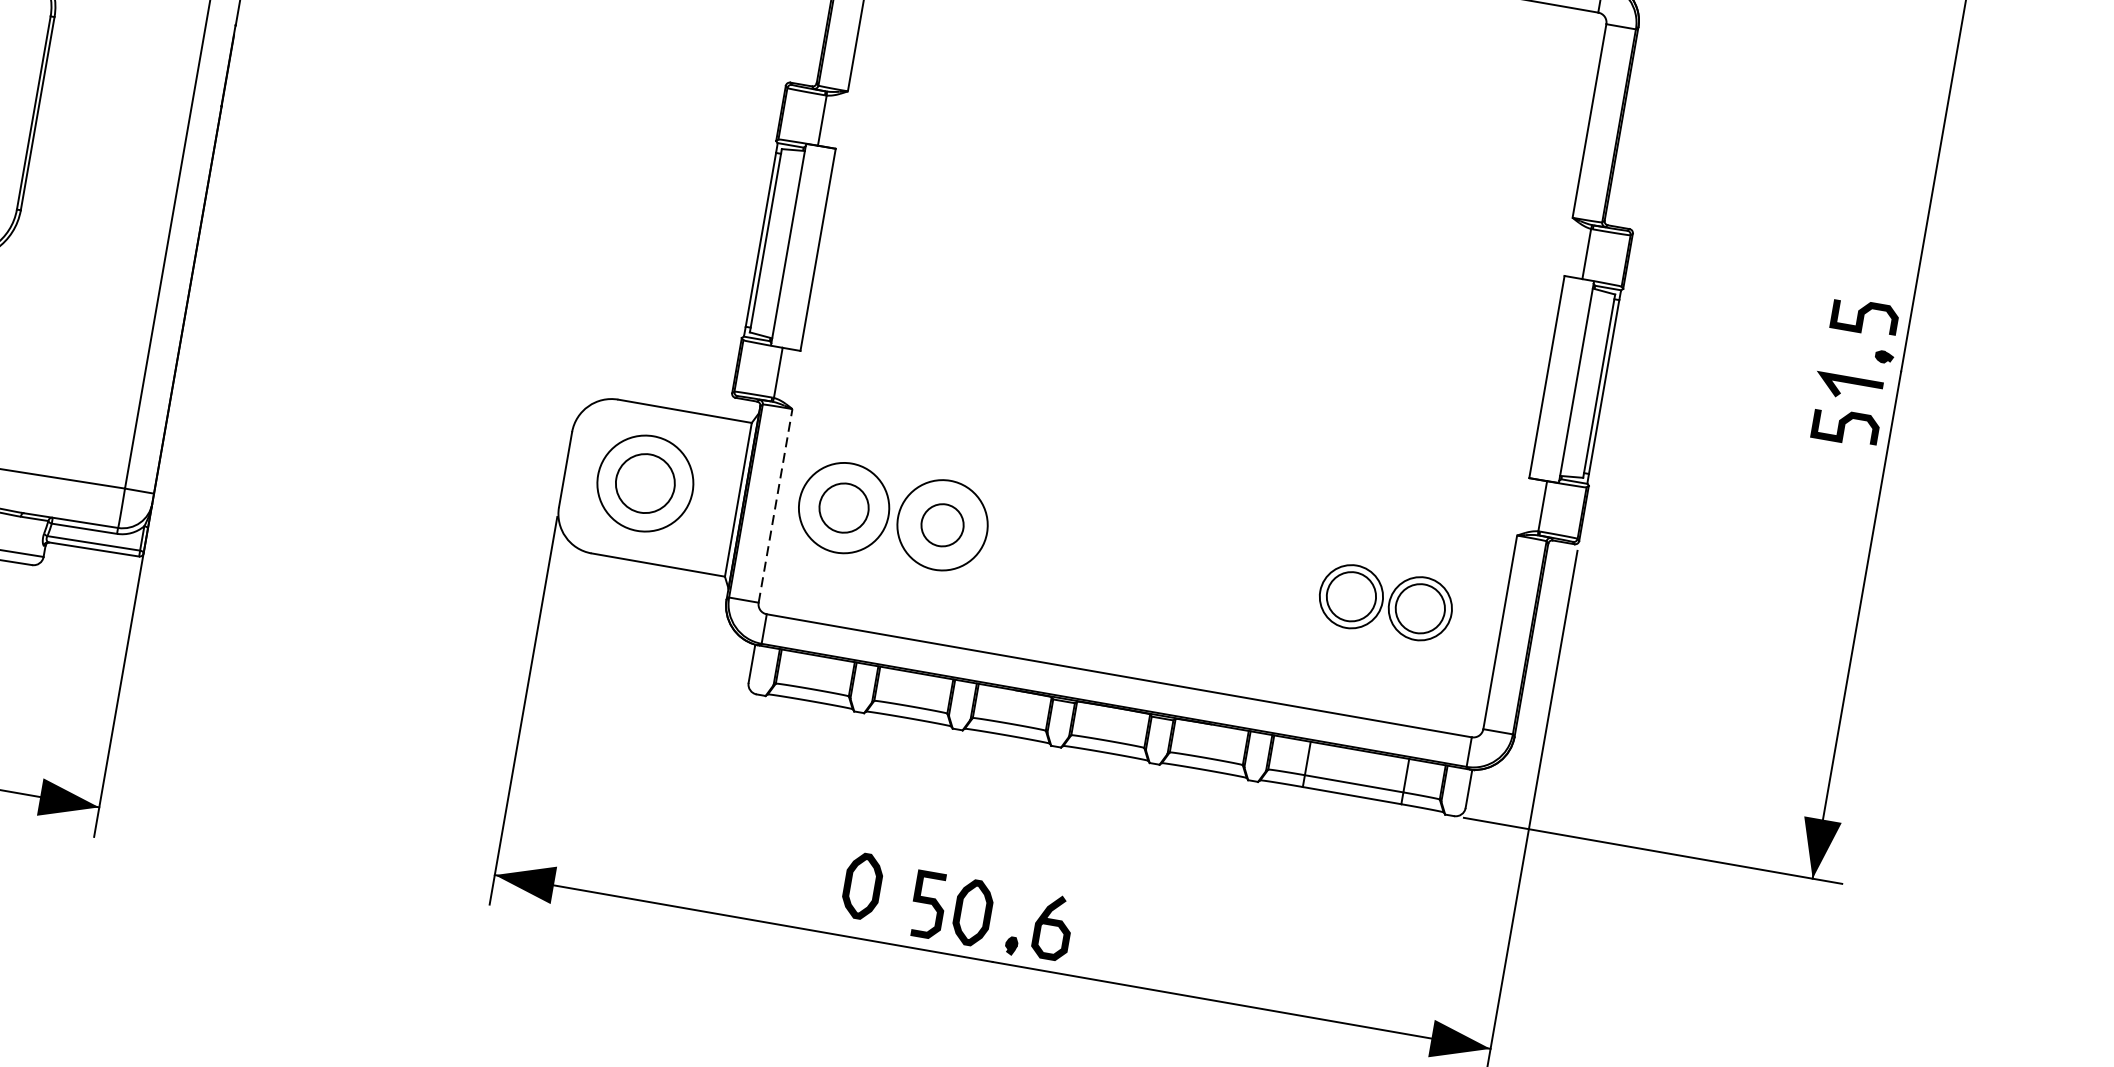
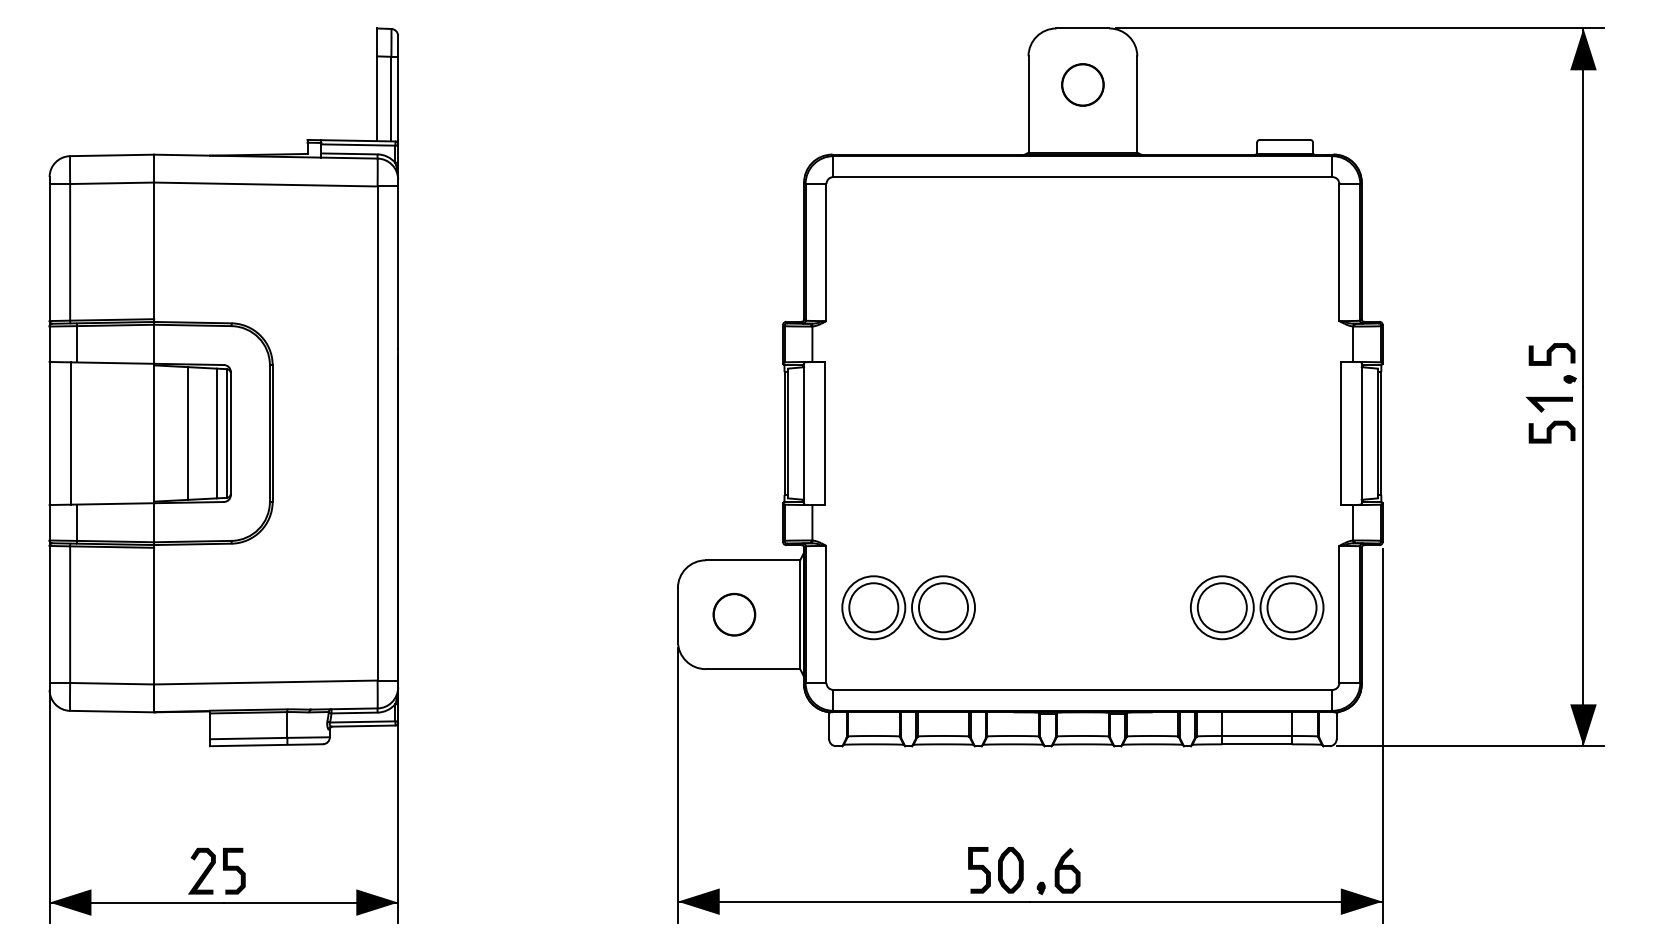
circle: (645, 483) -> (734, 614), size x0.62
line: (775, 505) -> (826, 614), dashed -> solid
circle: (843, 507) -> (873, 607), size x1.43
circle: (942, 524) -> (943, 607), size x1.67
part: (1386, 602) -> (1257, 607), size x1.43
part: (862, 886) -> (931, 865), removed

